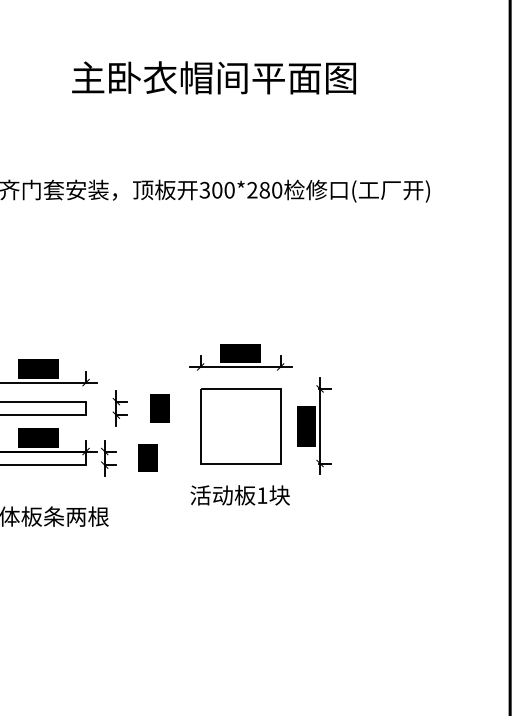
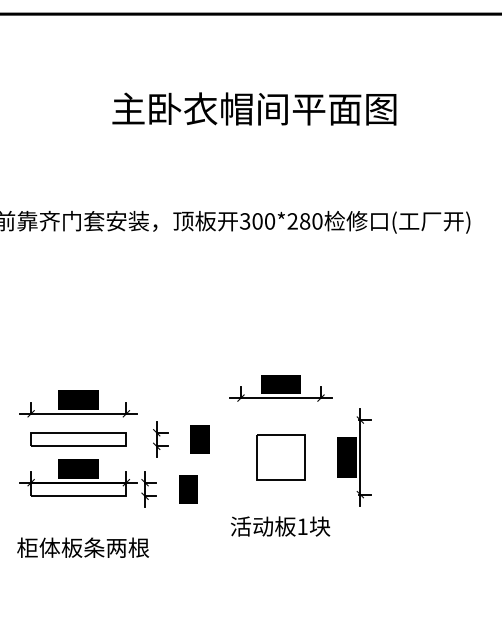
part: (240, 426) -> (280, 457), size x0.6

